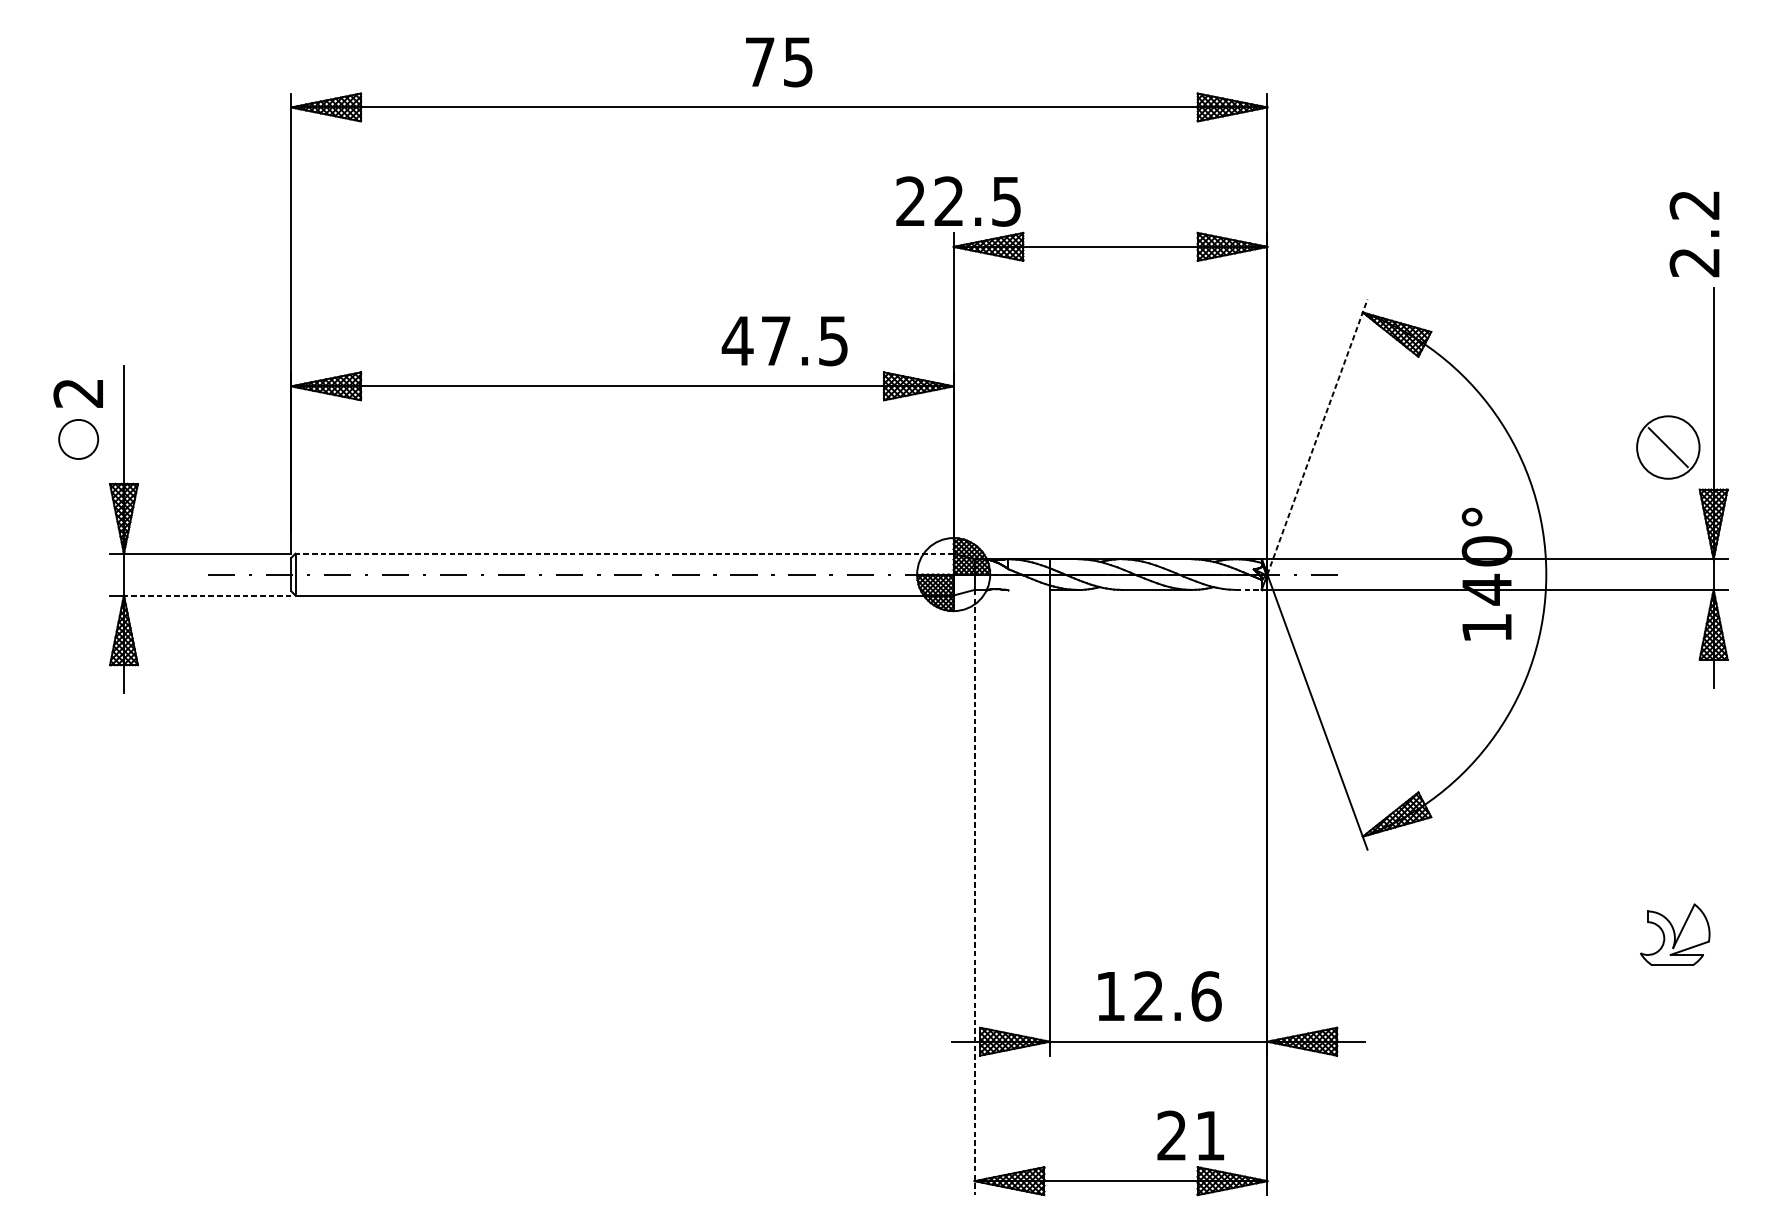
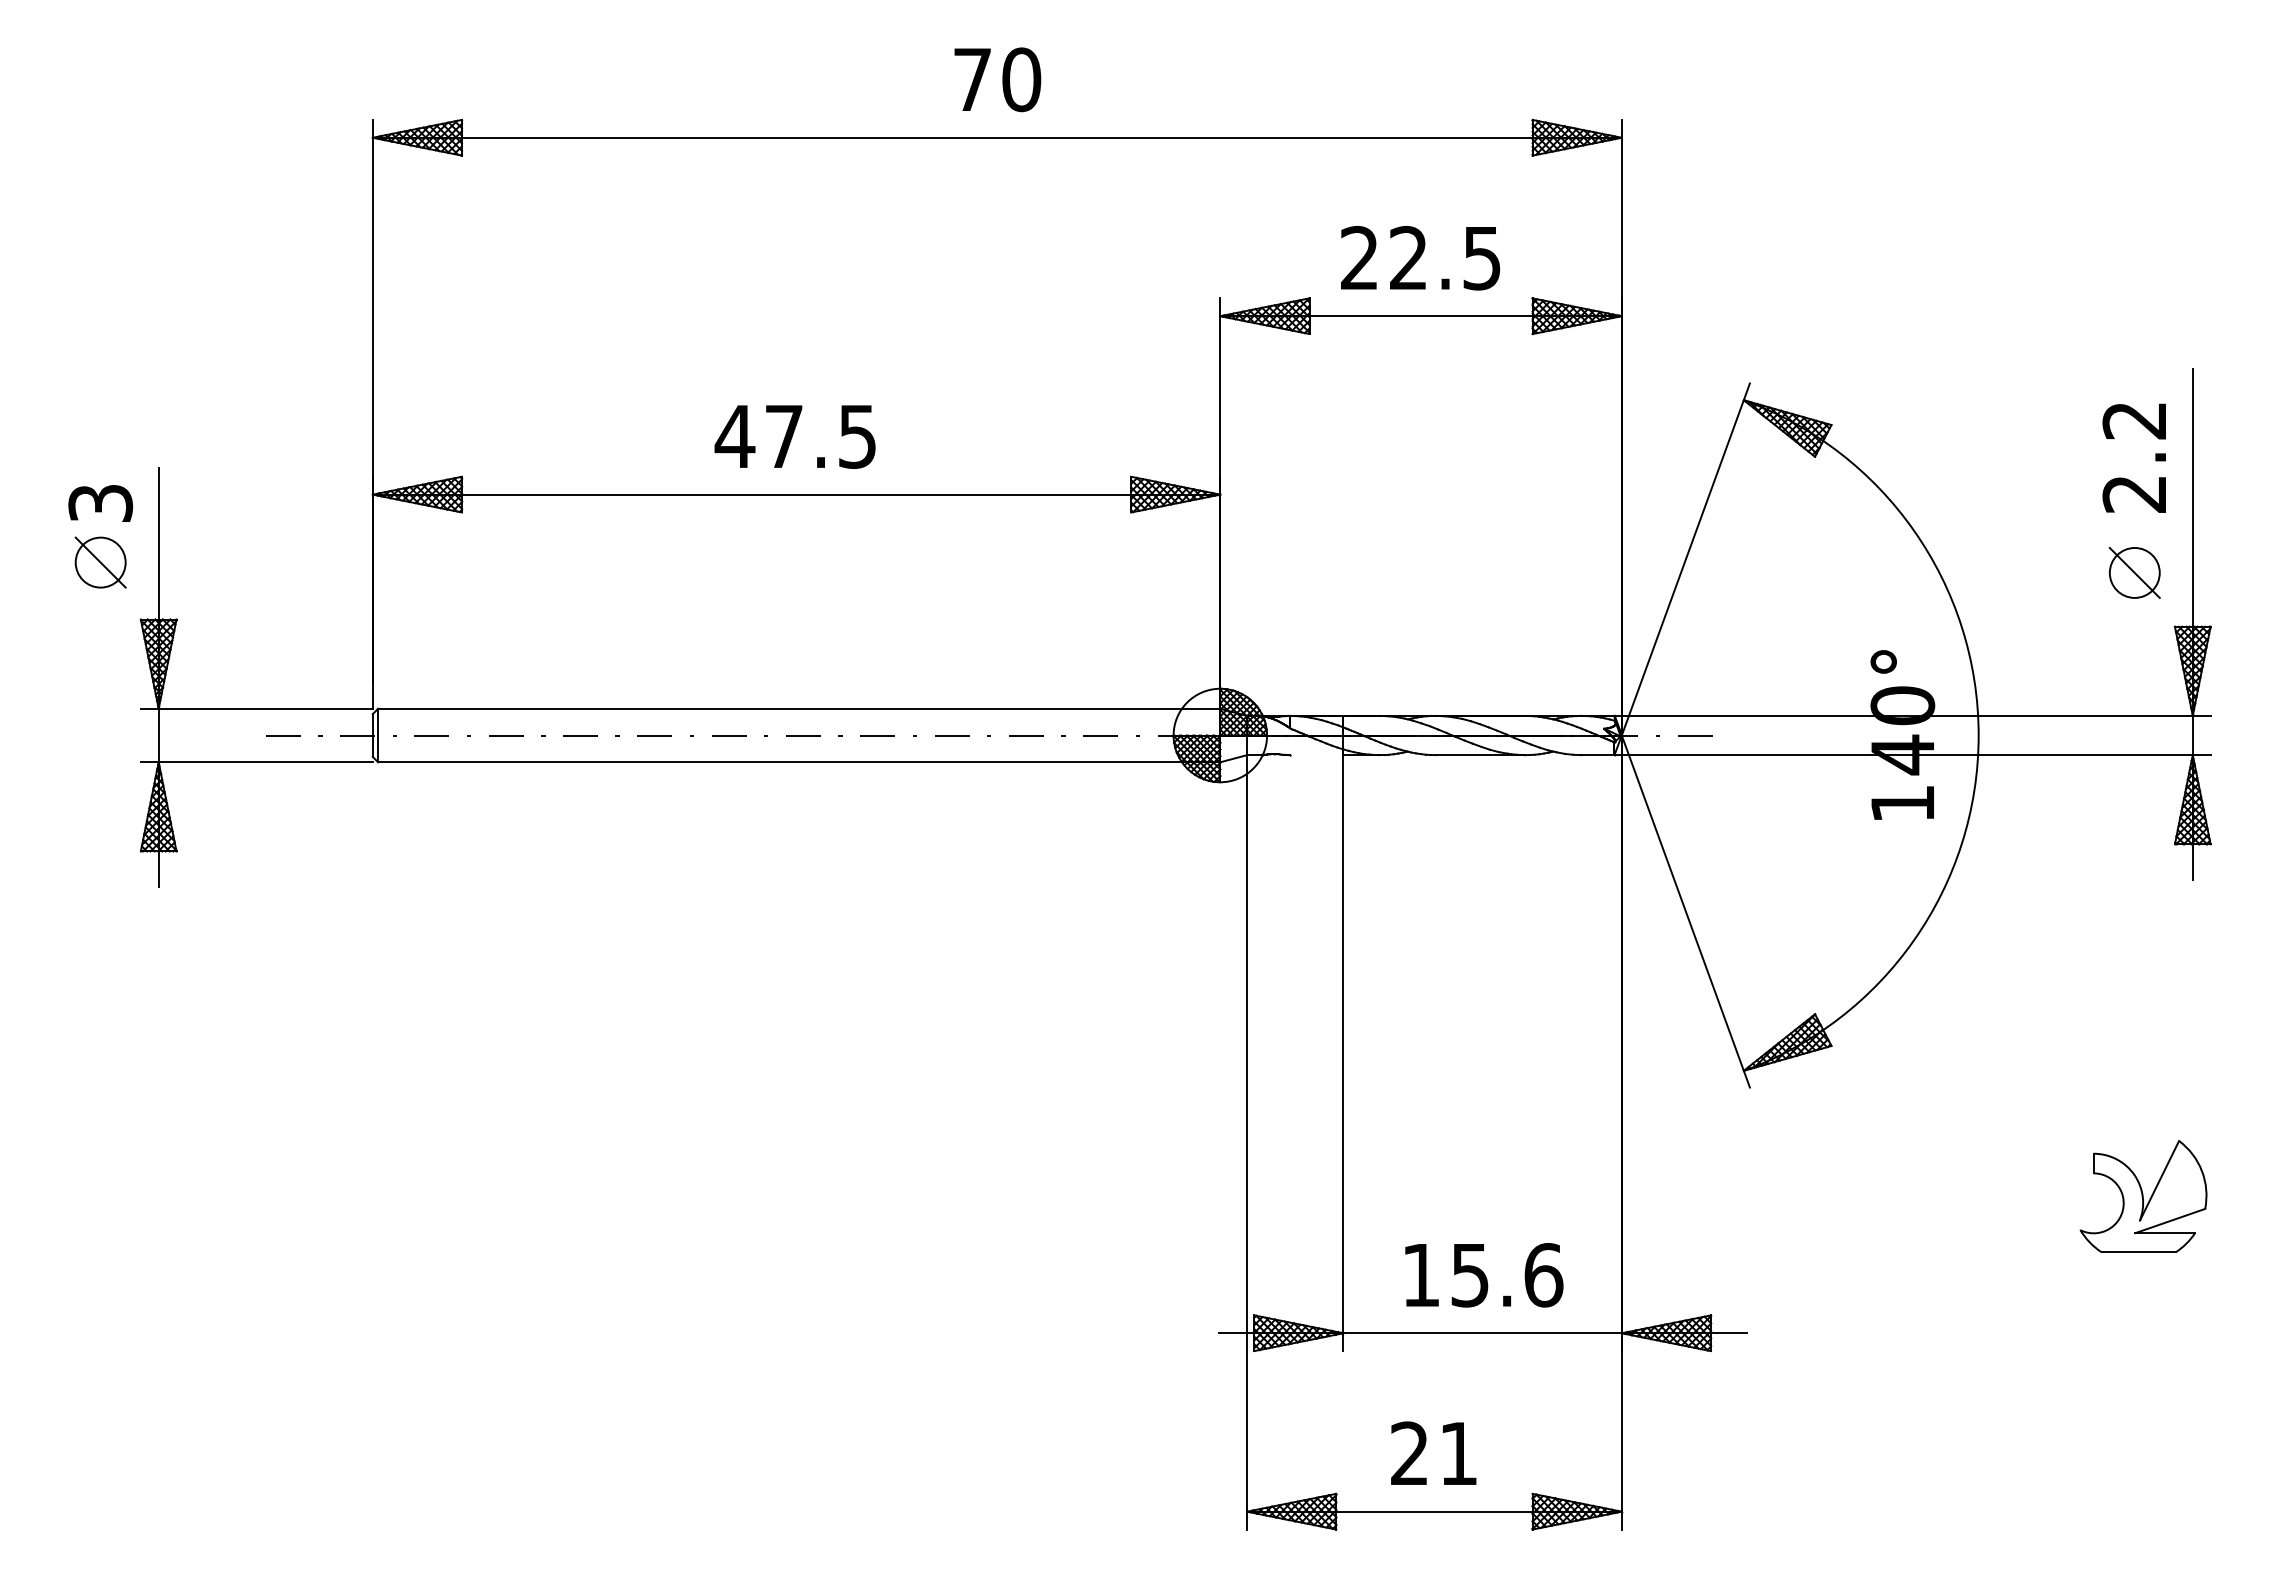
text: (798, 61) -> (1021, 79), 75 -> 70
text: (958, 201) -> (1420, 257), moved
text: (1693, 233) -> (2133, 457), moved
text: (784, 340) -> (794, 436), moved
text: (78, 393) -> (100, 503), 2 -> 3
line: (1317, 437) -> (1686, 559), dashed -> solid
line: (78, 439) -> (100, 562), added
circle: (1668, 447) -> (2134, 572), size x0.62
line: (624, 553) -> (798, 708), dashed -> solid
line: (1248, 590) -> (1597, 755), dashed -> solid
line: (207, 595) -> (265, 762), dashed -> solid
line: (974, 892) -> (1247, 1142), dashed -> solid
part: (1675, 934) -> (2143, 1196), size x1.43
text: (1148, 996) -> (1469, 1275), 12.6 -> 15.6
text: (1190, 1134) -> (1433, 1452), moved

